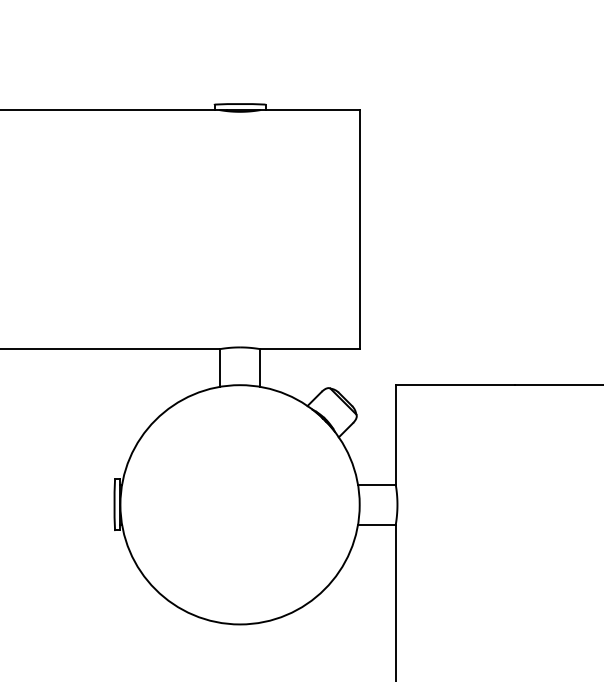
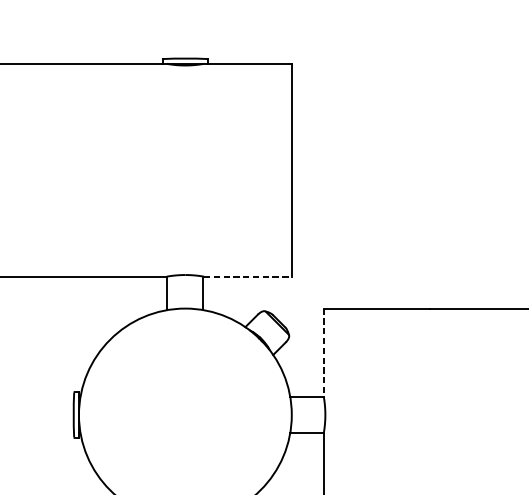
line: (310, 349) -> (248, 276), solid -> dashed
line: (395, 435) -> (323, 353), solid -> dashed

